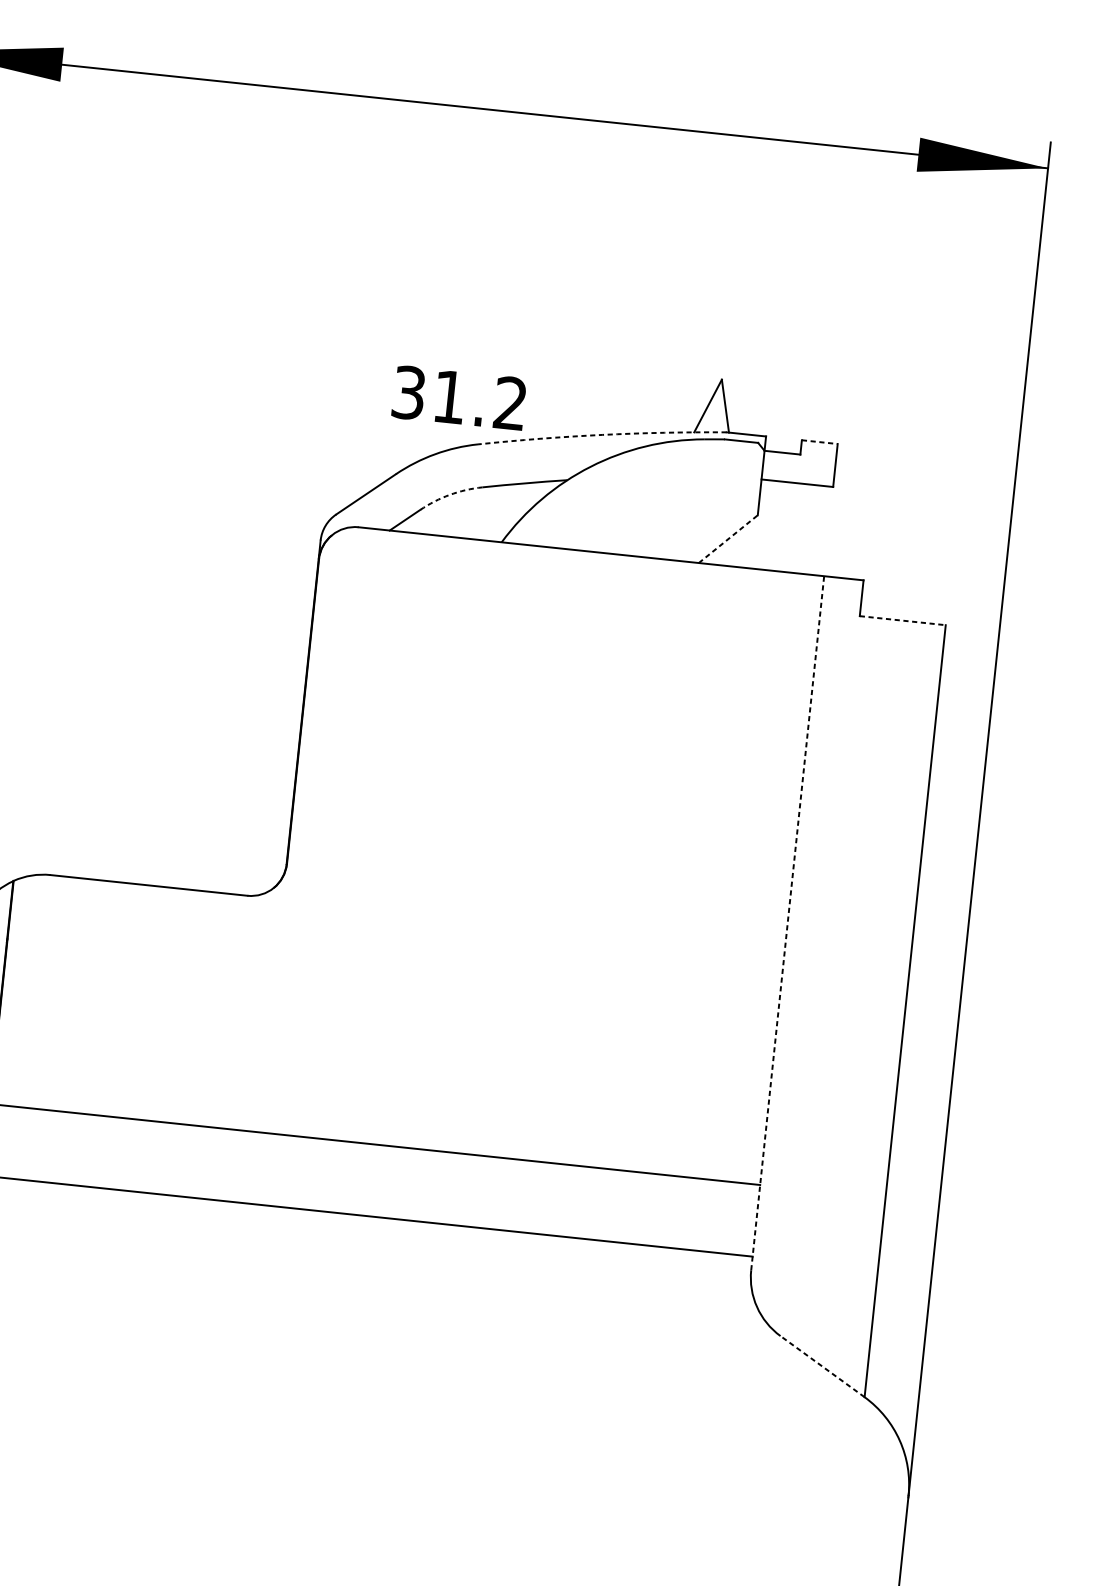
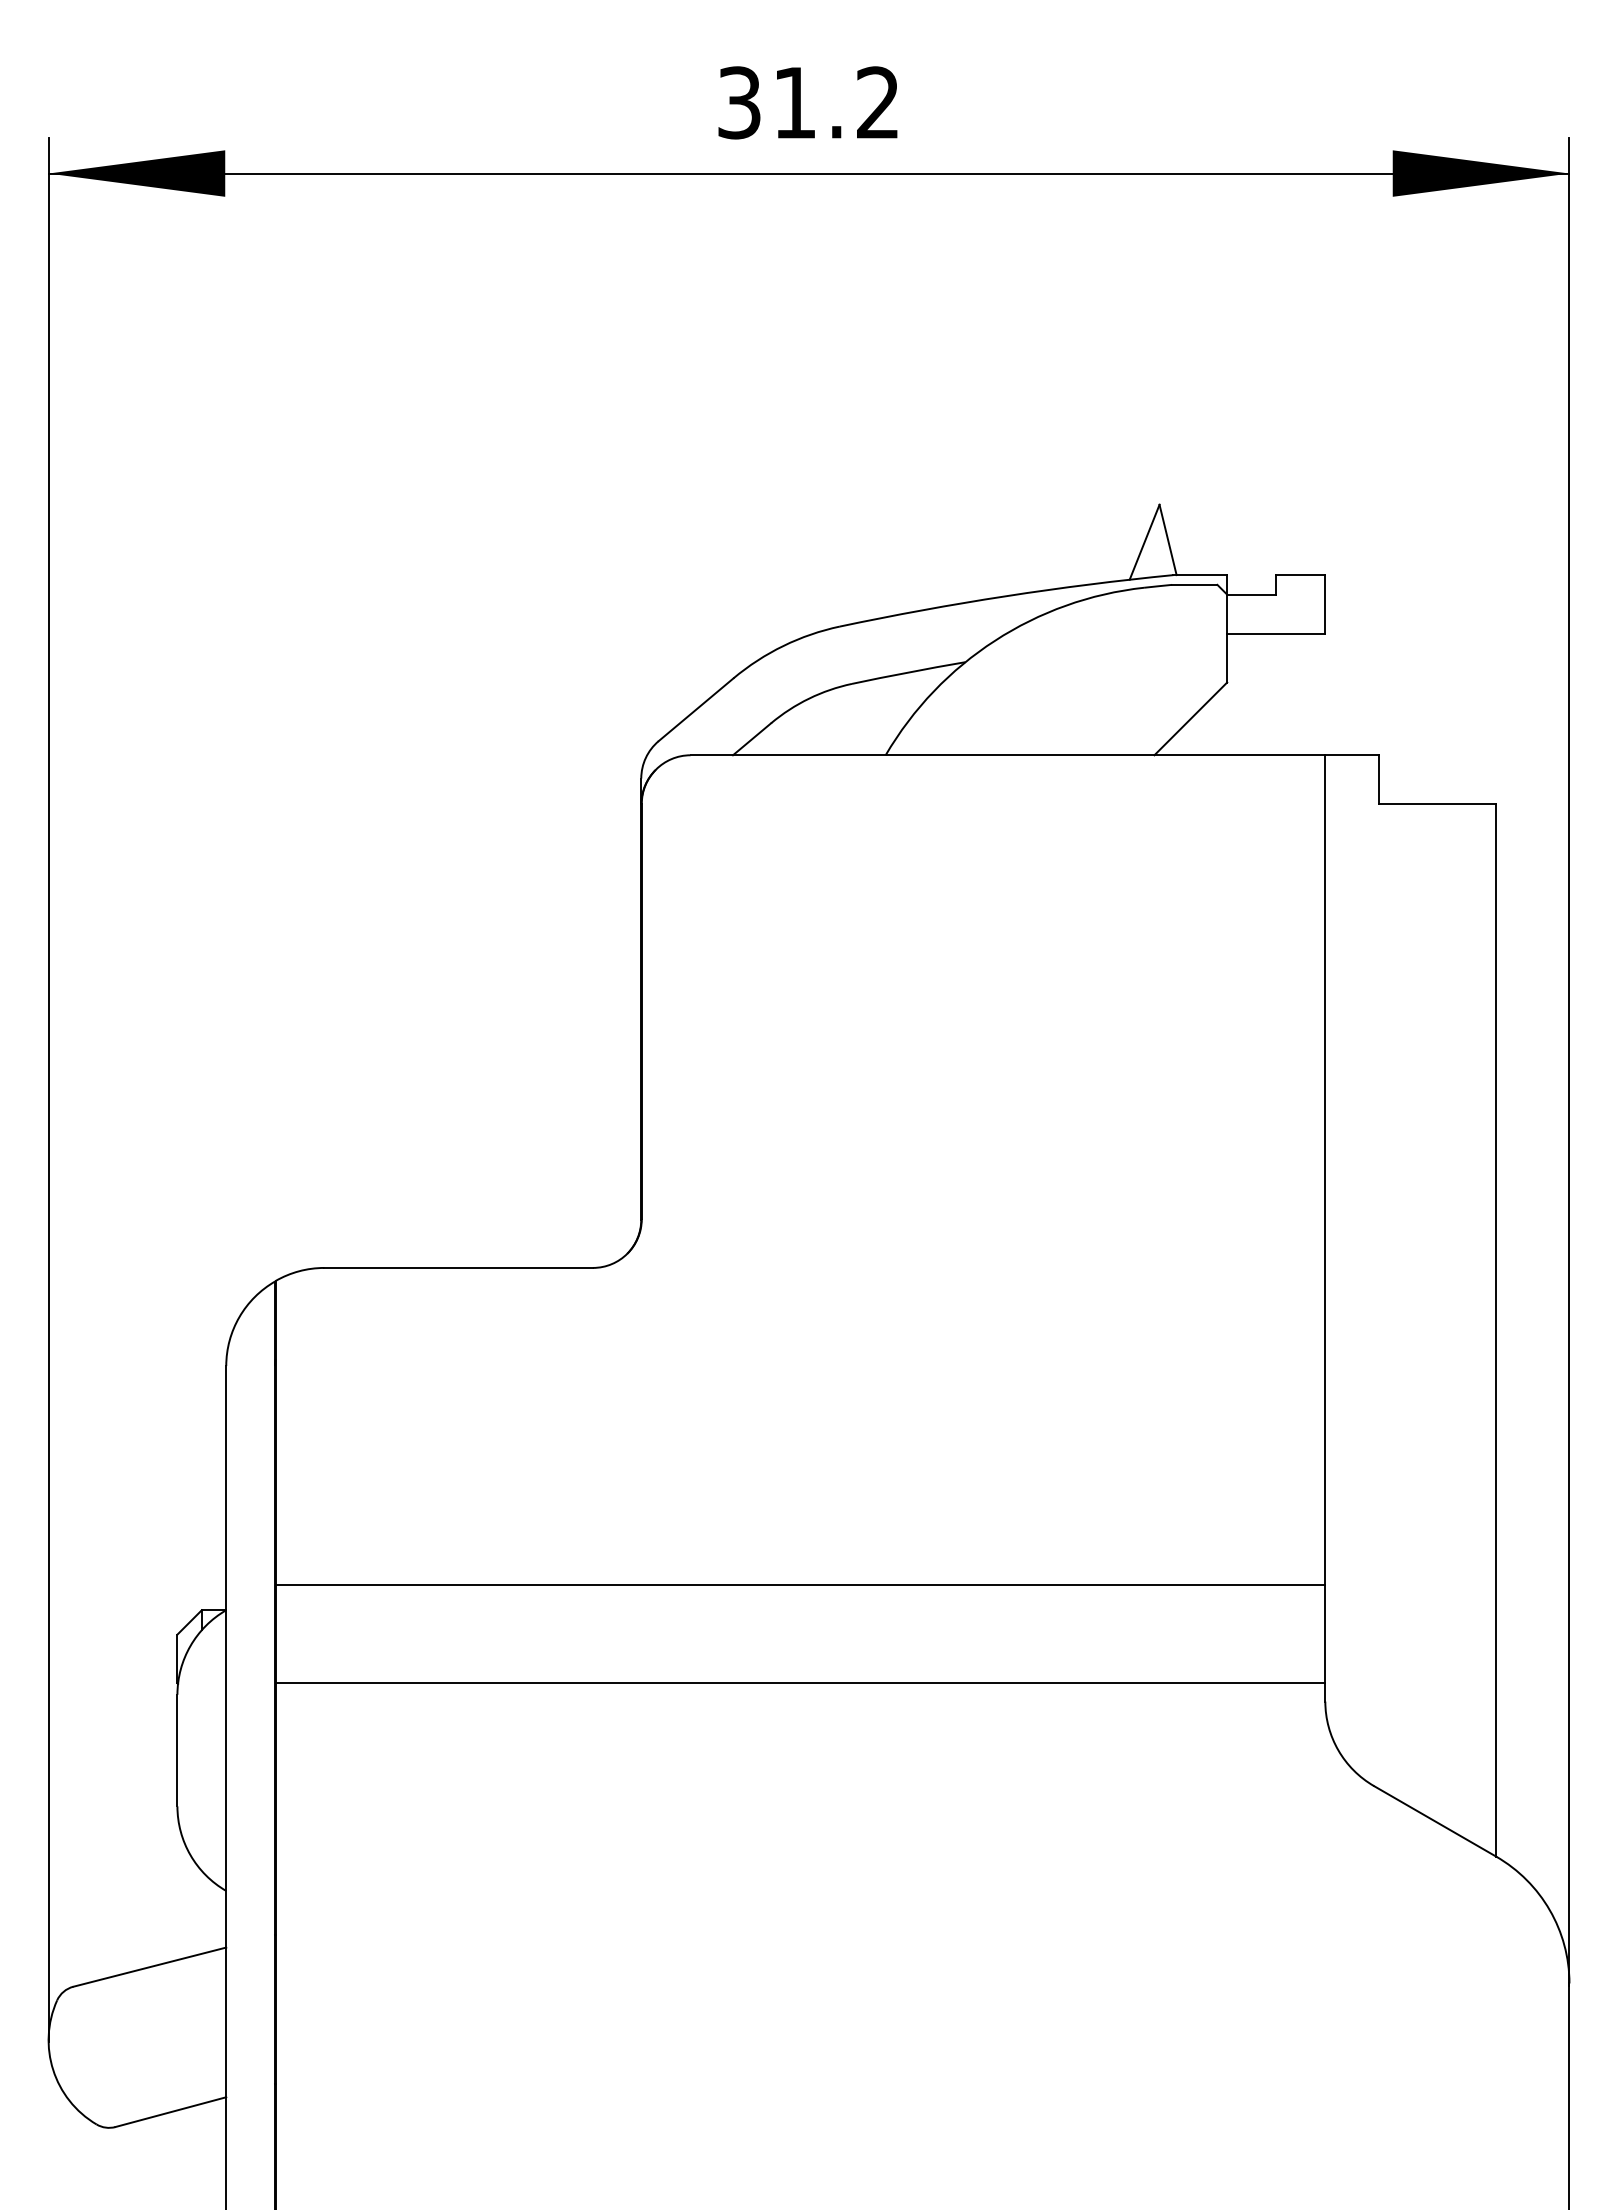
text: (458, 397) -> (807, 102), moved
arc: (601, 435) -> (1005, 596), dashed -> solid
line: (819, 442) -> (1300, 575), dashed -> solid
arc: (450, 494) -> (809, 698), dashed -> solid
line: (728, 538) -> (1191, 718), dashed -> solid
line: (902, 620) -> (1437, 804), dashed -> solid
line: (787, 922) -> (1325, 1227), dashed -> solid
line: (822, 1366) -> (1434, 1821), dashed -> solid

